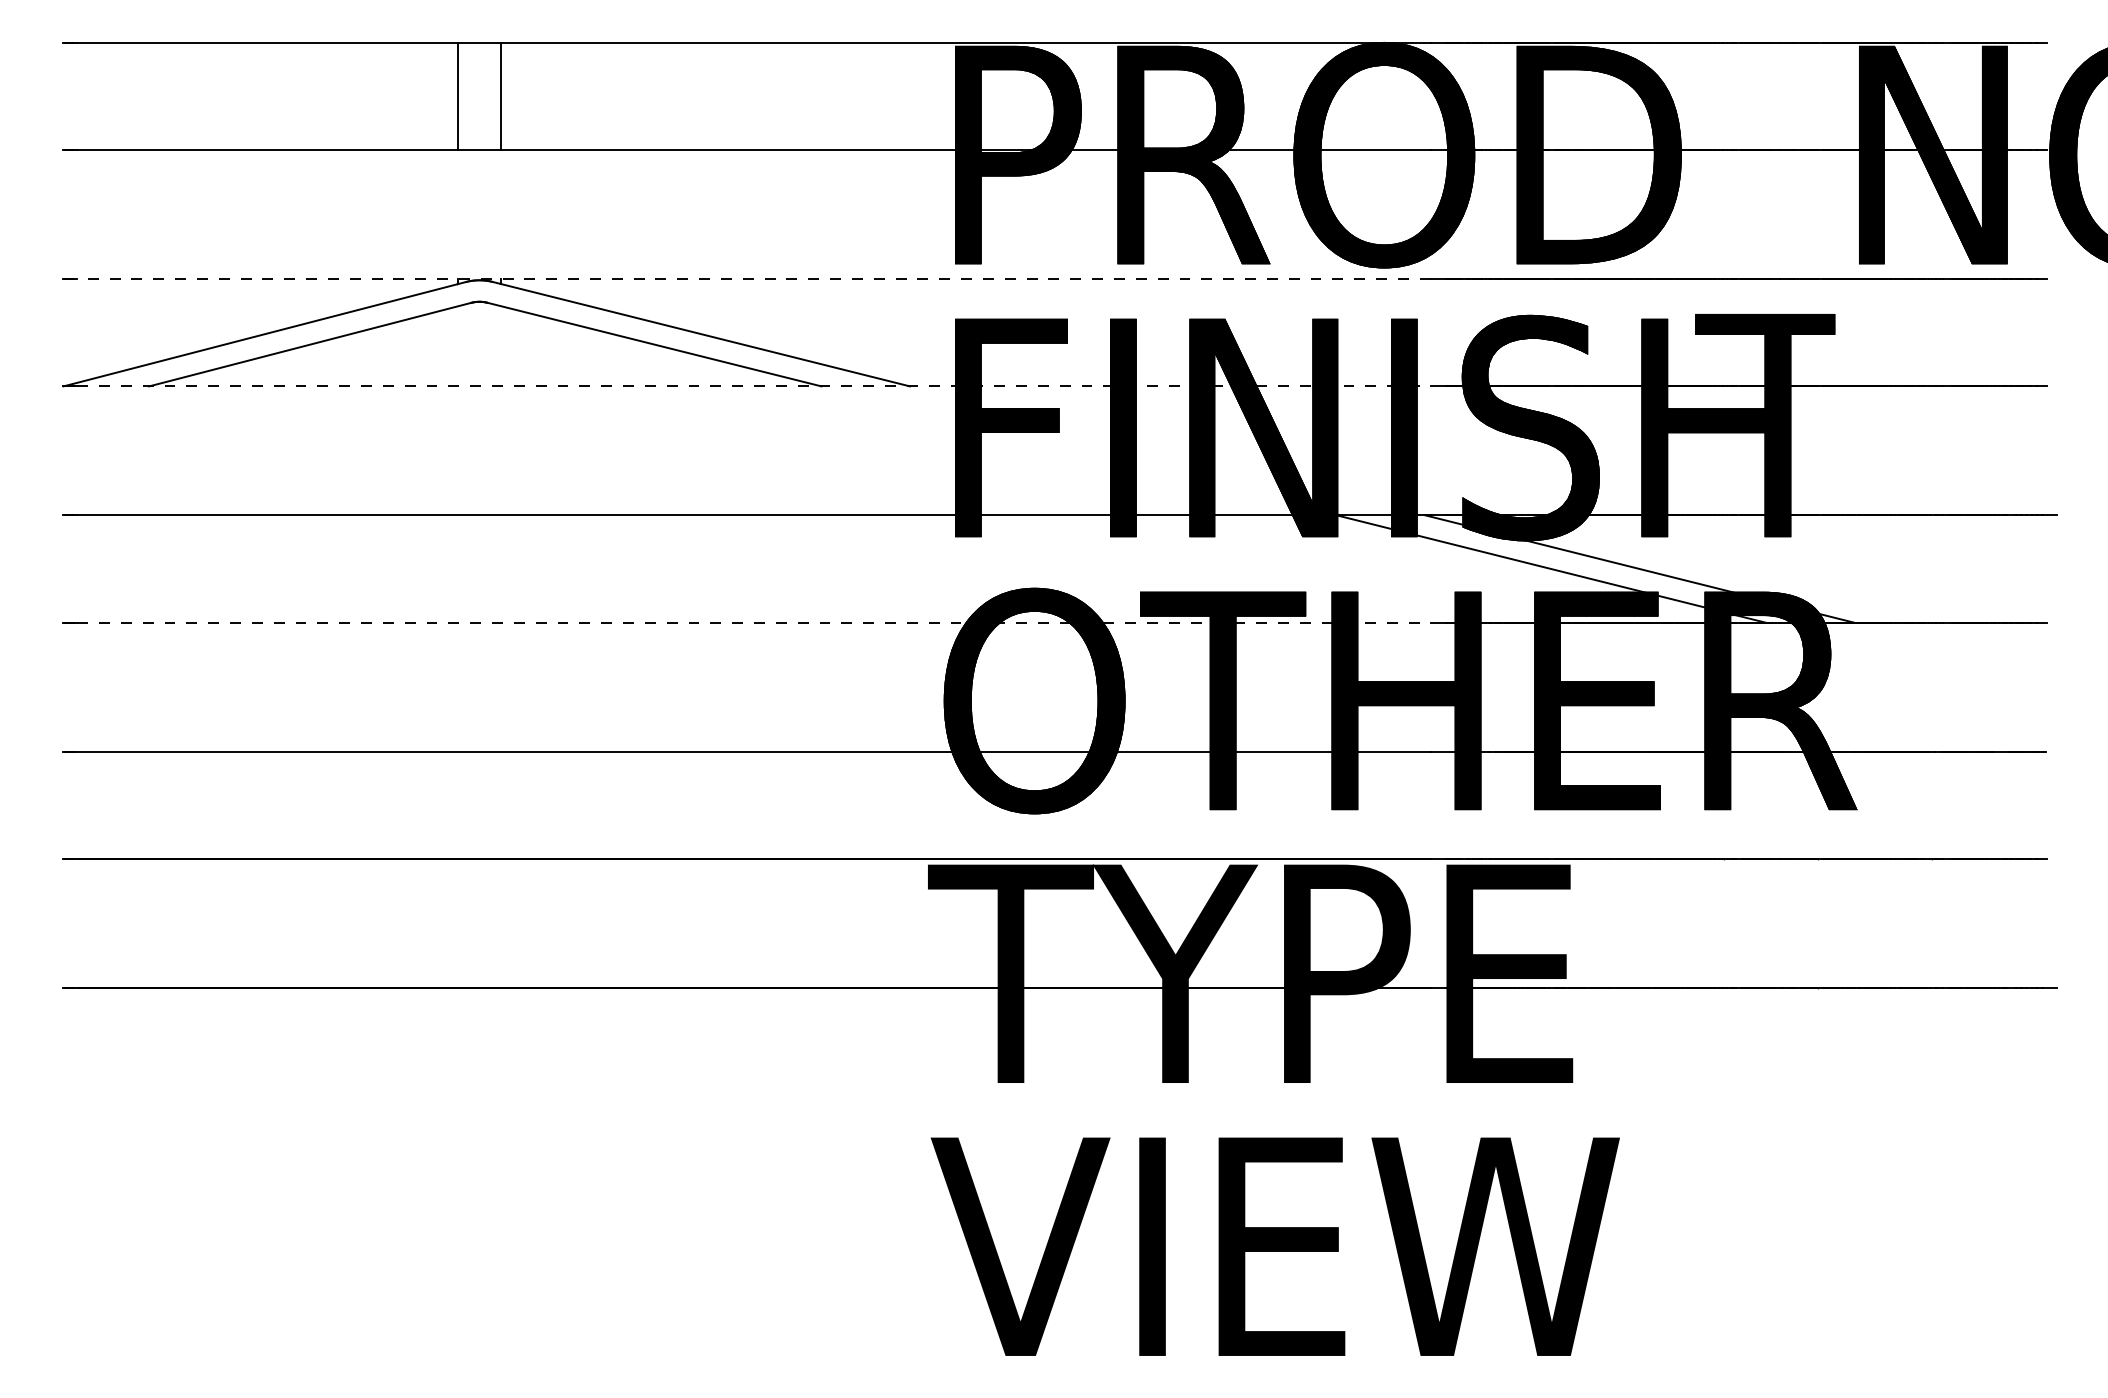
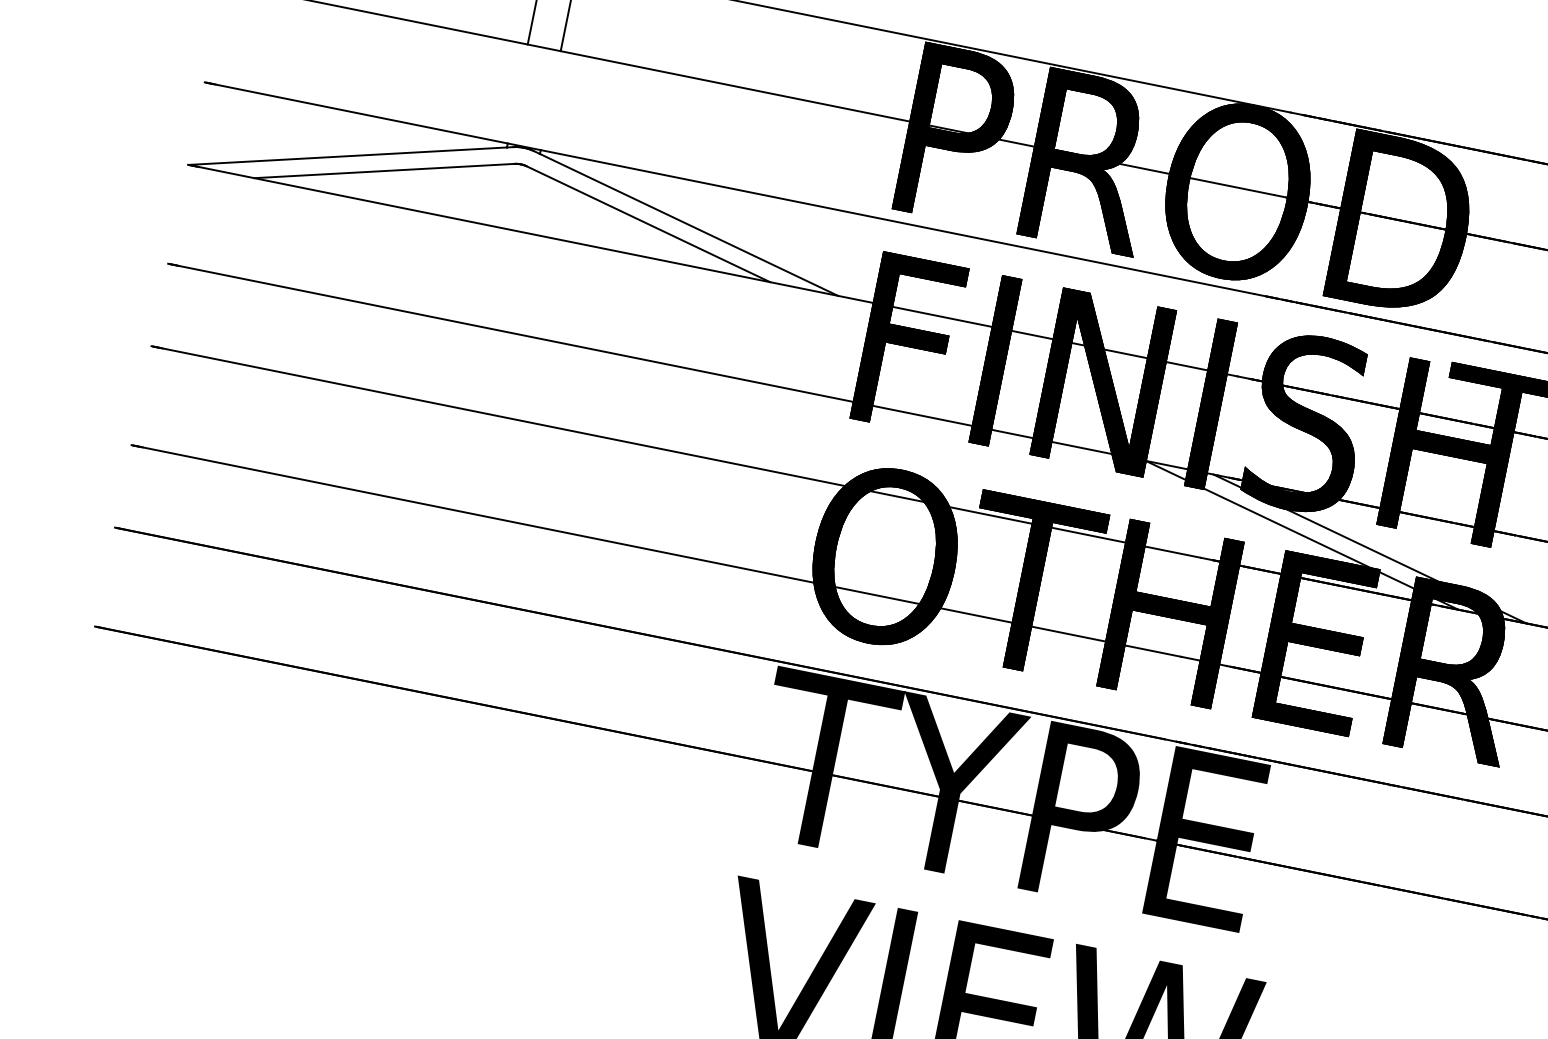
line: (753, 278) -> (734, 188), dashed -> solid
line: (753, 386) -> (718, 271), dashed -> solid
line: (753, 622) -> (681, 452), dashed -> solid

